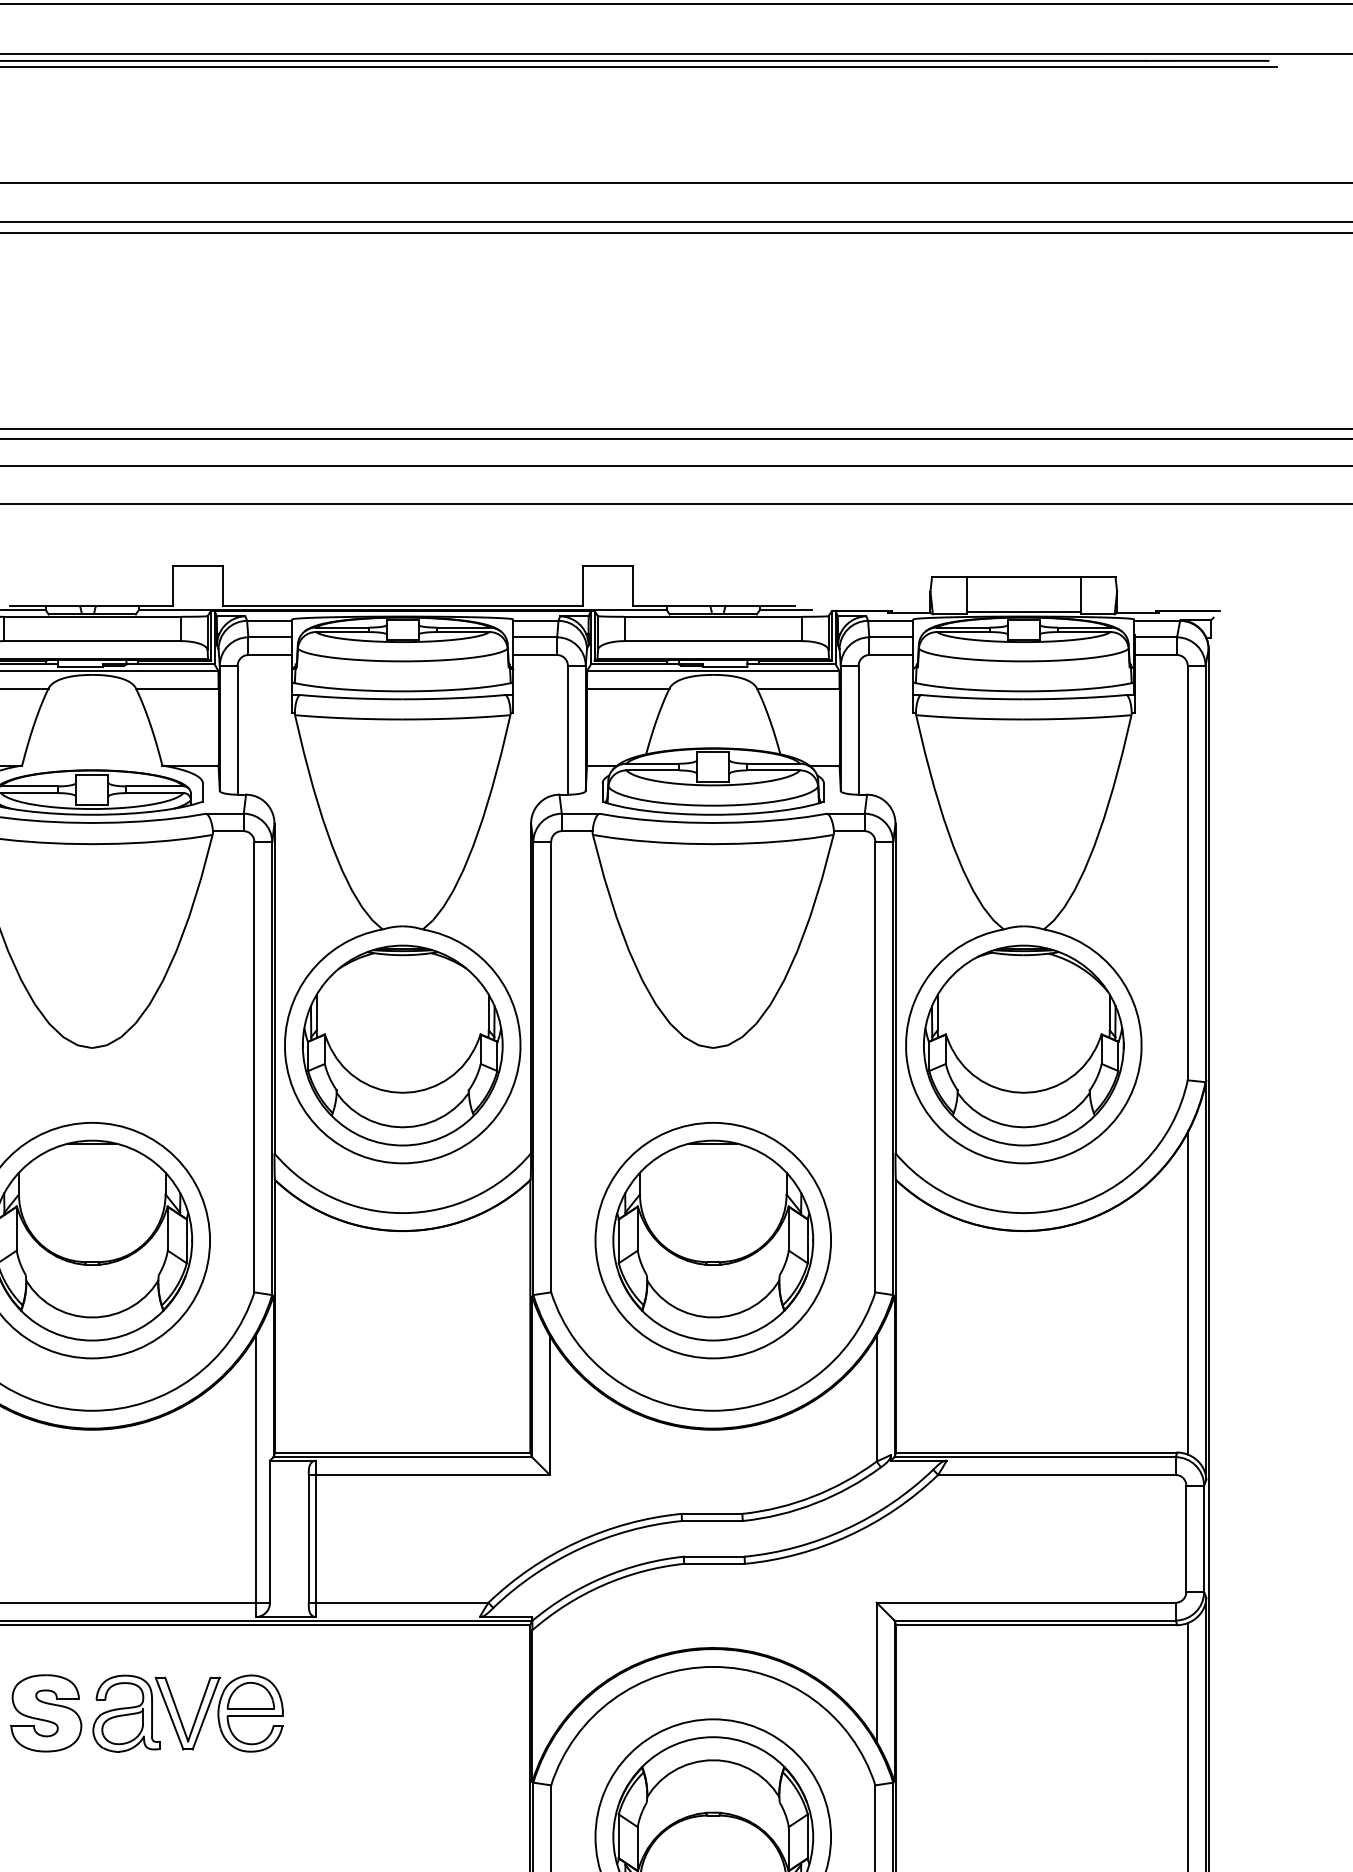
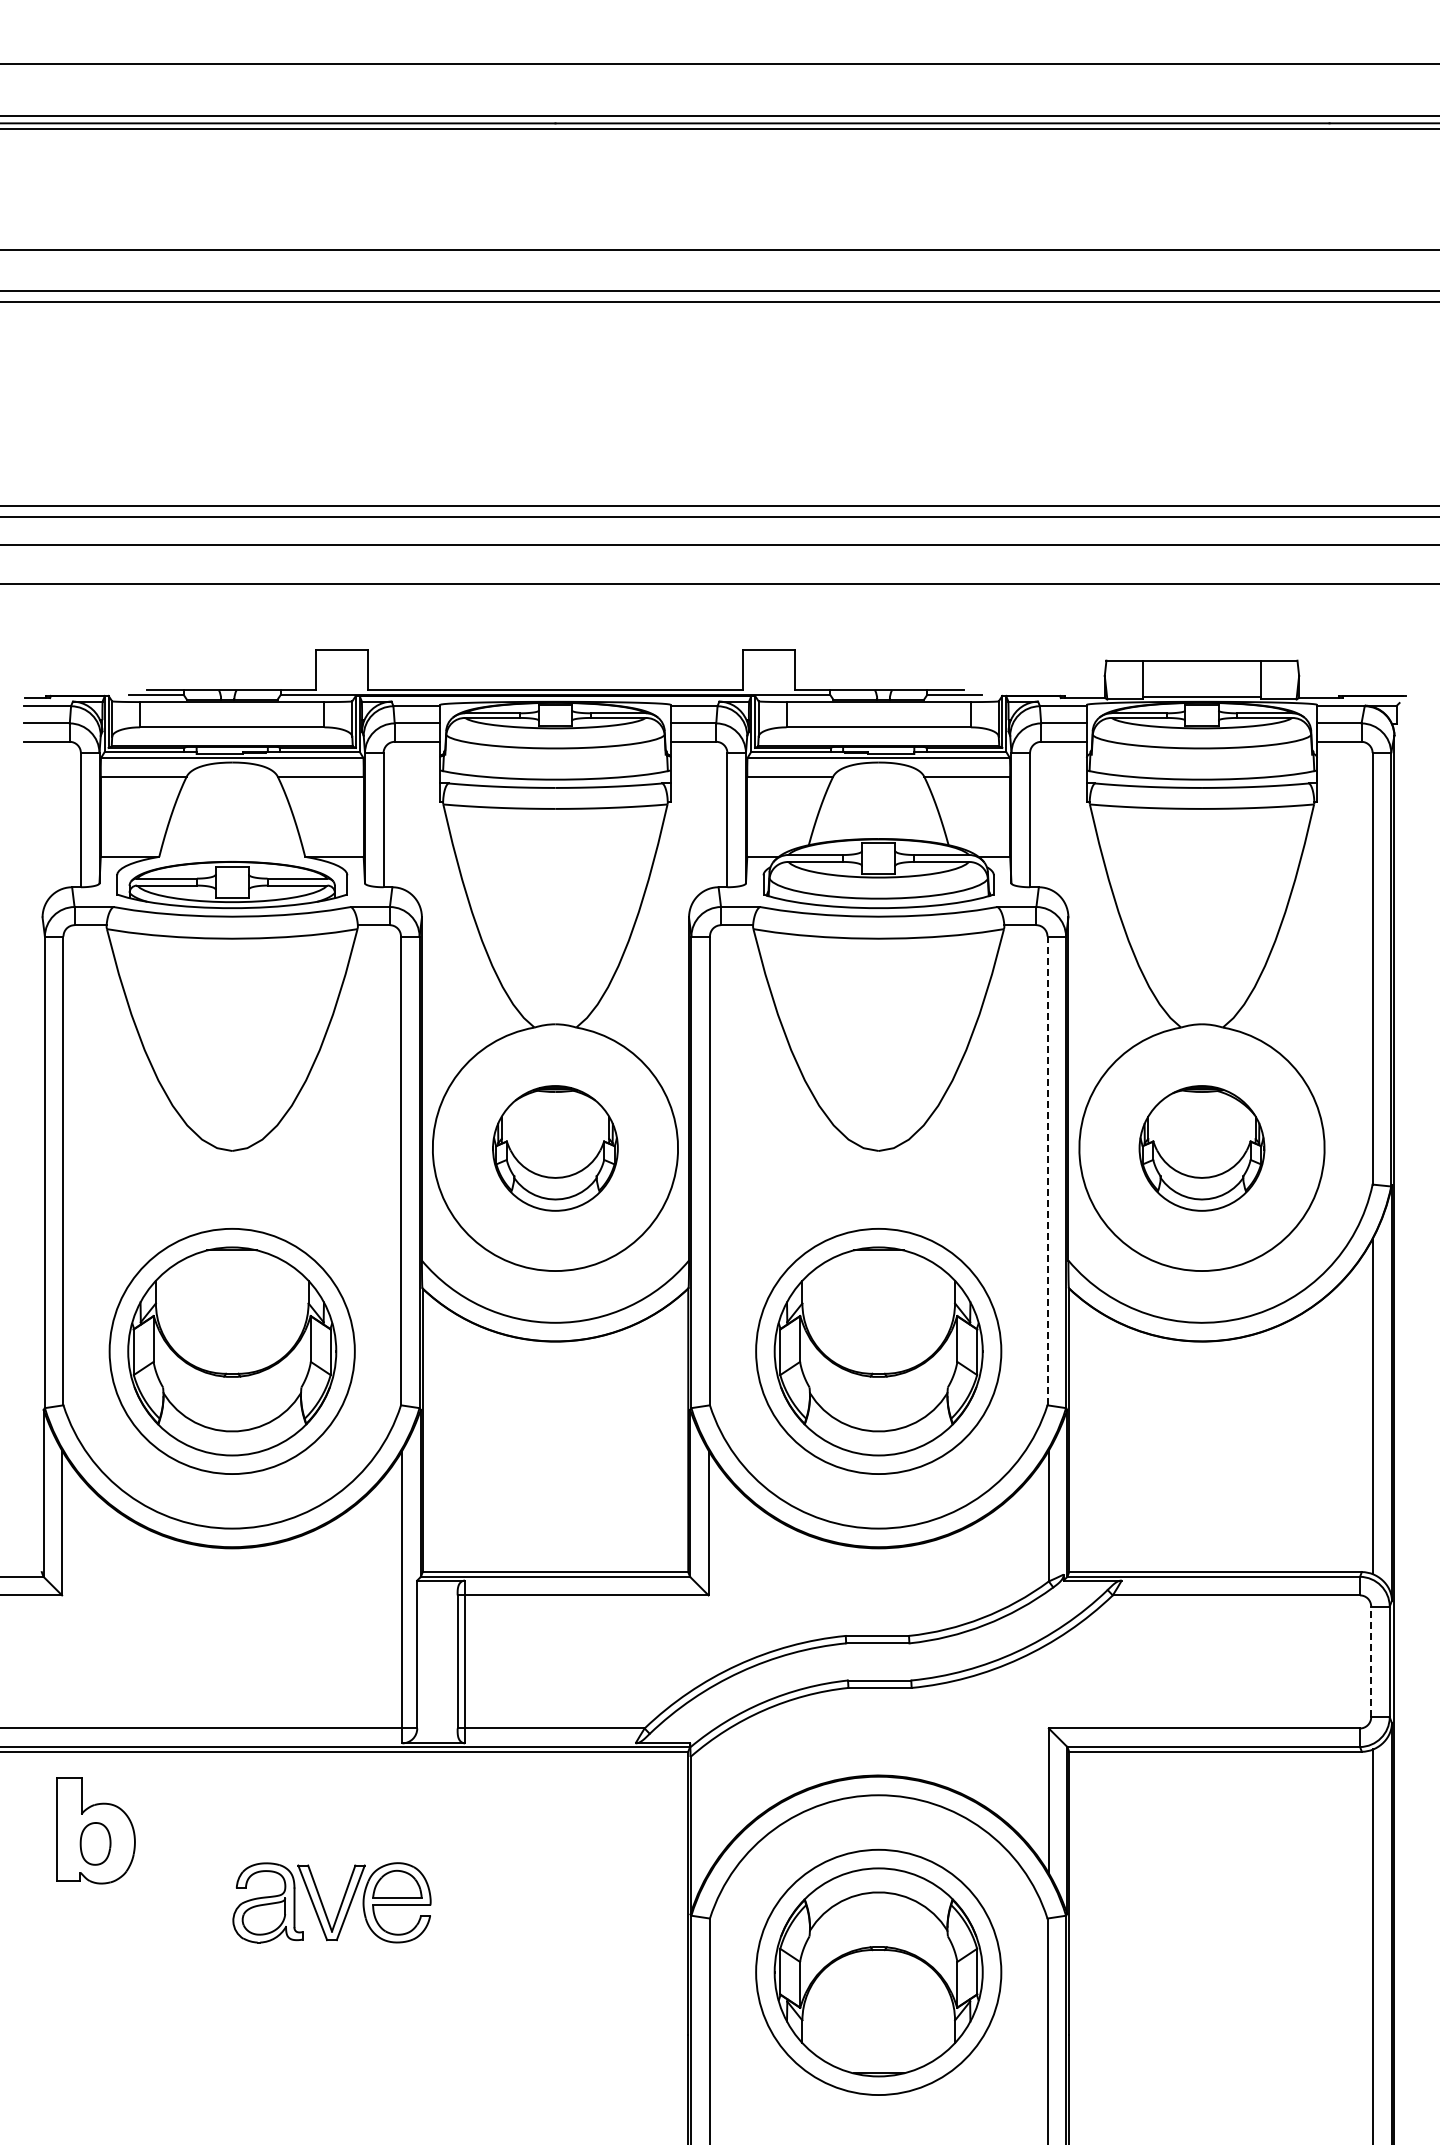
part: (402, 1045) -> (555, 1148), size x0.6
part: (1023, 1045) -> (1201, 1148), size x0.6
line: (875, 1066) -> (1047, 1170), solid -> dashed
line: (1186, 1538) -> (1371, 1661), solid -> dashed
part: (46, 1713) -> (184, 1843), removed
part: (179, 1715) -> (323, 1904), moved

